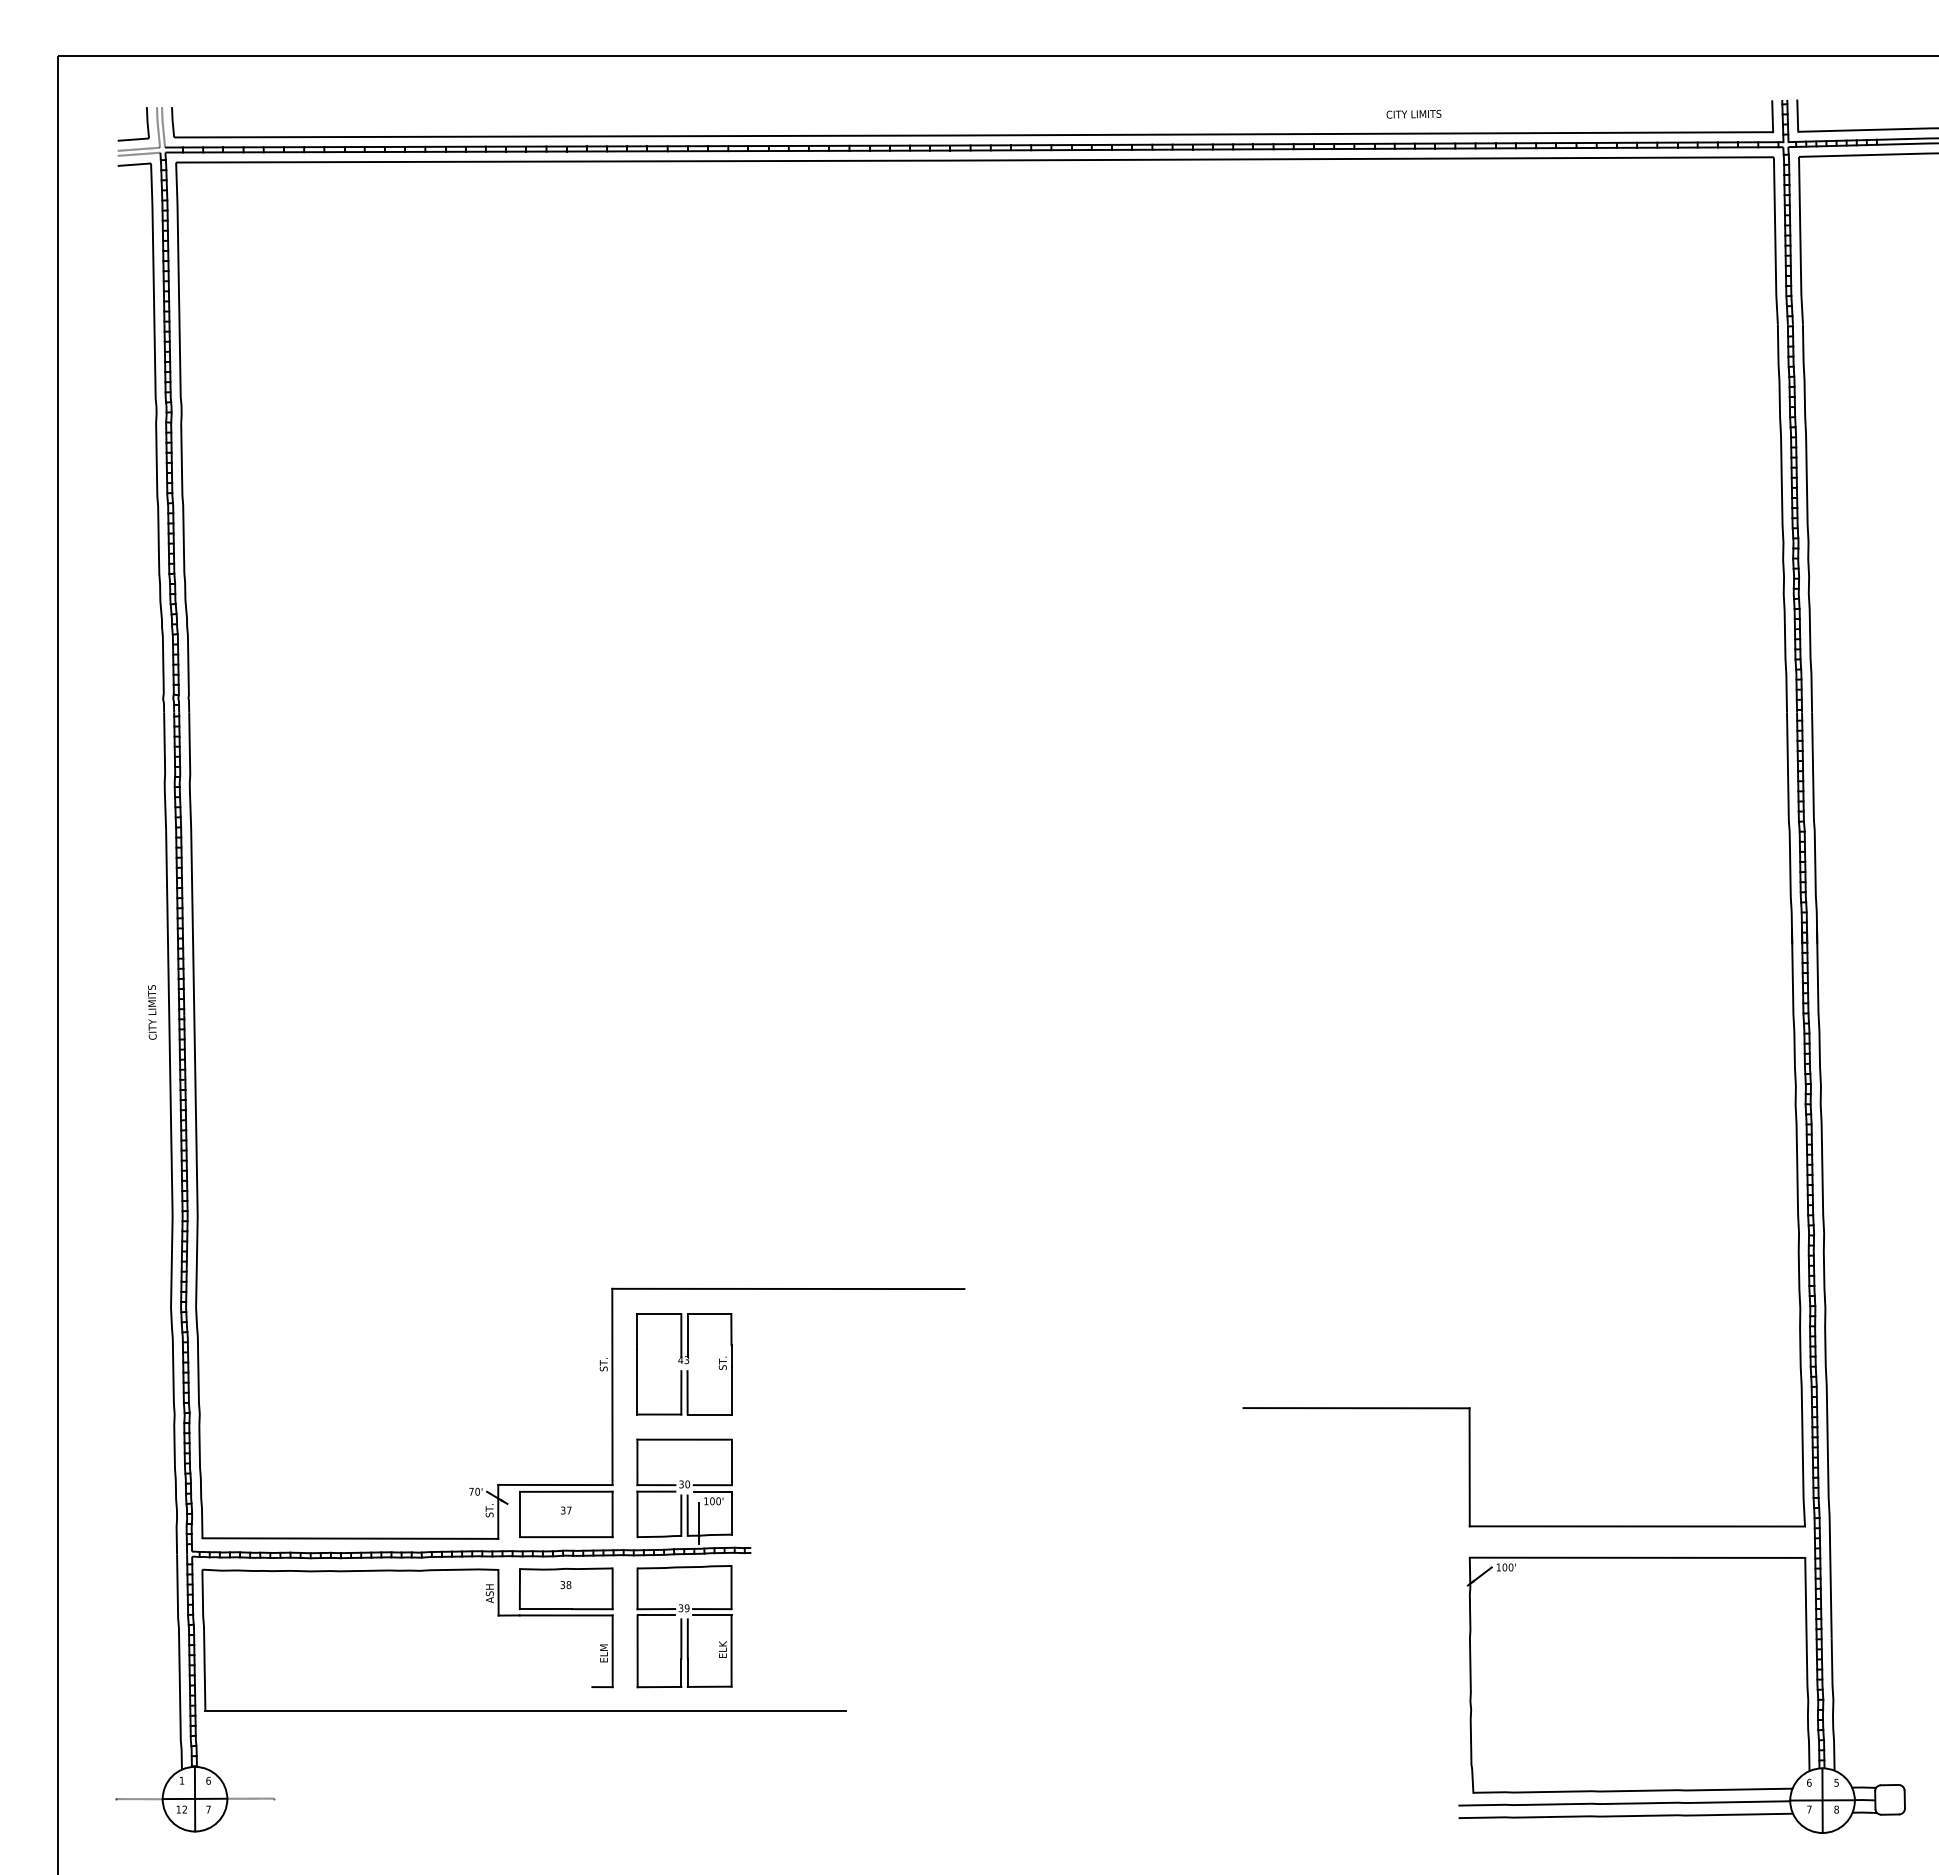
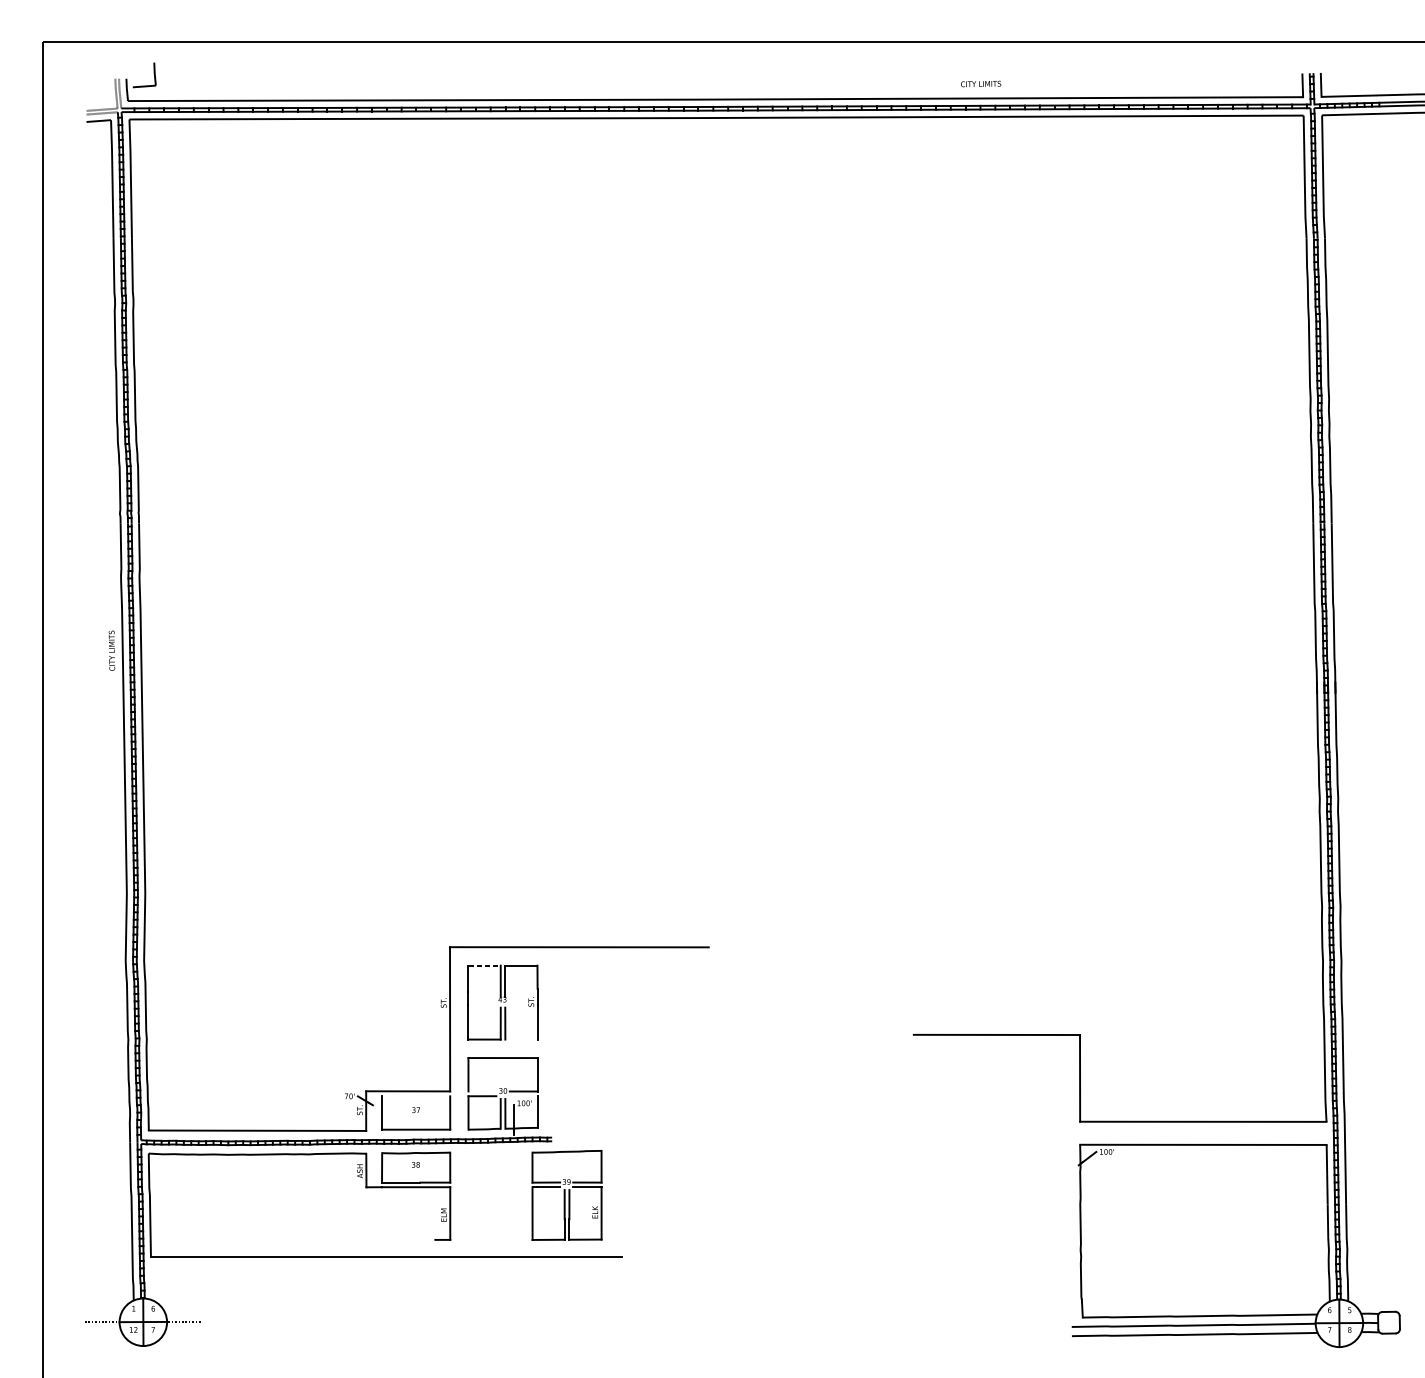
text: (1413, 114) -> (980, 84), moved
part: (146, 124) -> (153, 75), moved
text: (152, 1012) -> (112, 650), moved
line: (659, 1313) -> (484, 965), solid -> dashed
line: (709, 1414) -> (521, 1039), removed
line: (656, 1485) -> (482, 1091), removed
line: (566, 1491) -> (416, 1096), removed
line: (712, 1491) -> (523, 1096), removed
part: (684, 1626) -> (566, 1195), moved

